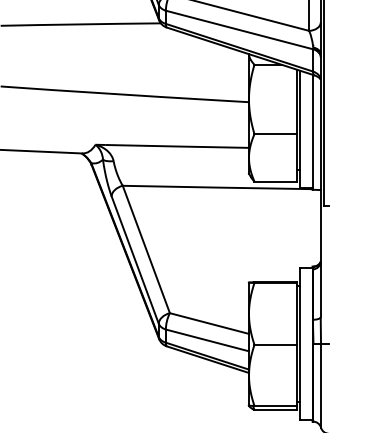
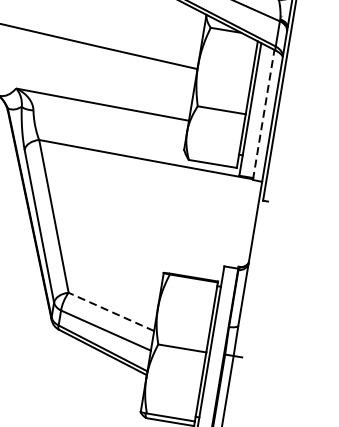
line: (312, 131) -> (263, 114), solid -> dashed
line: (209, 323) -> (111, 311), solid -> dashed

